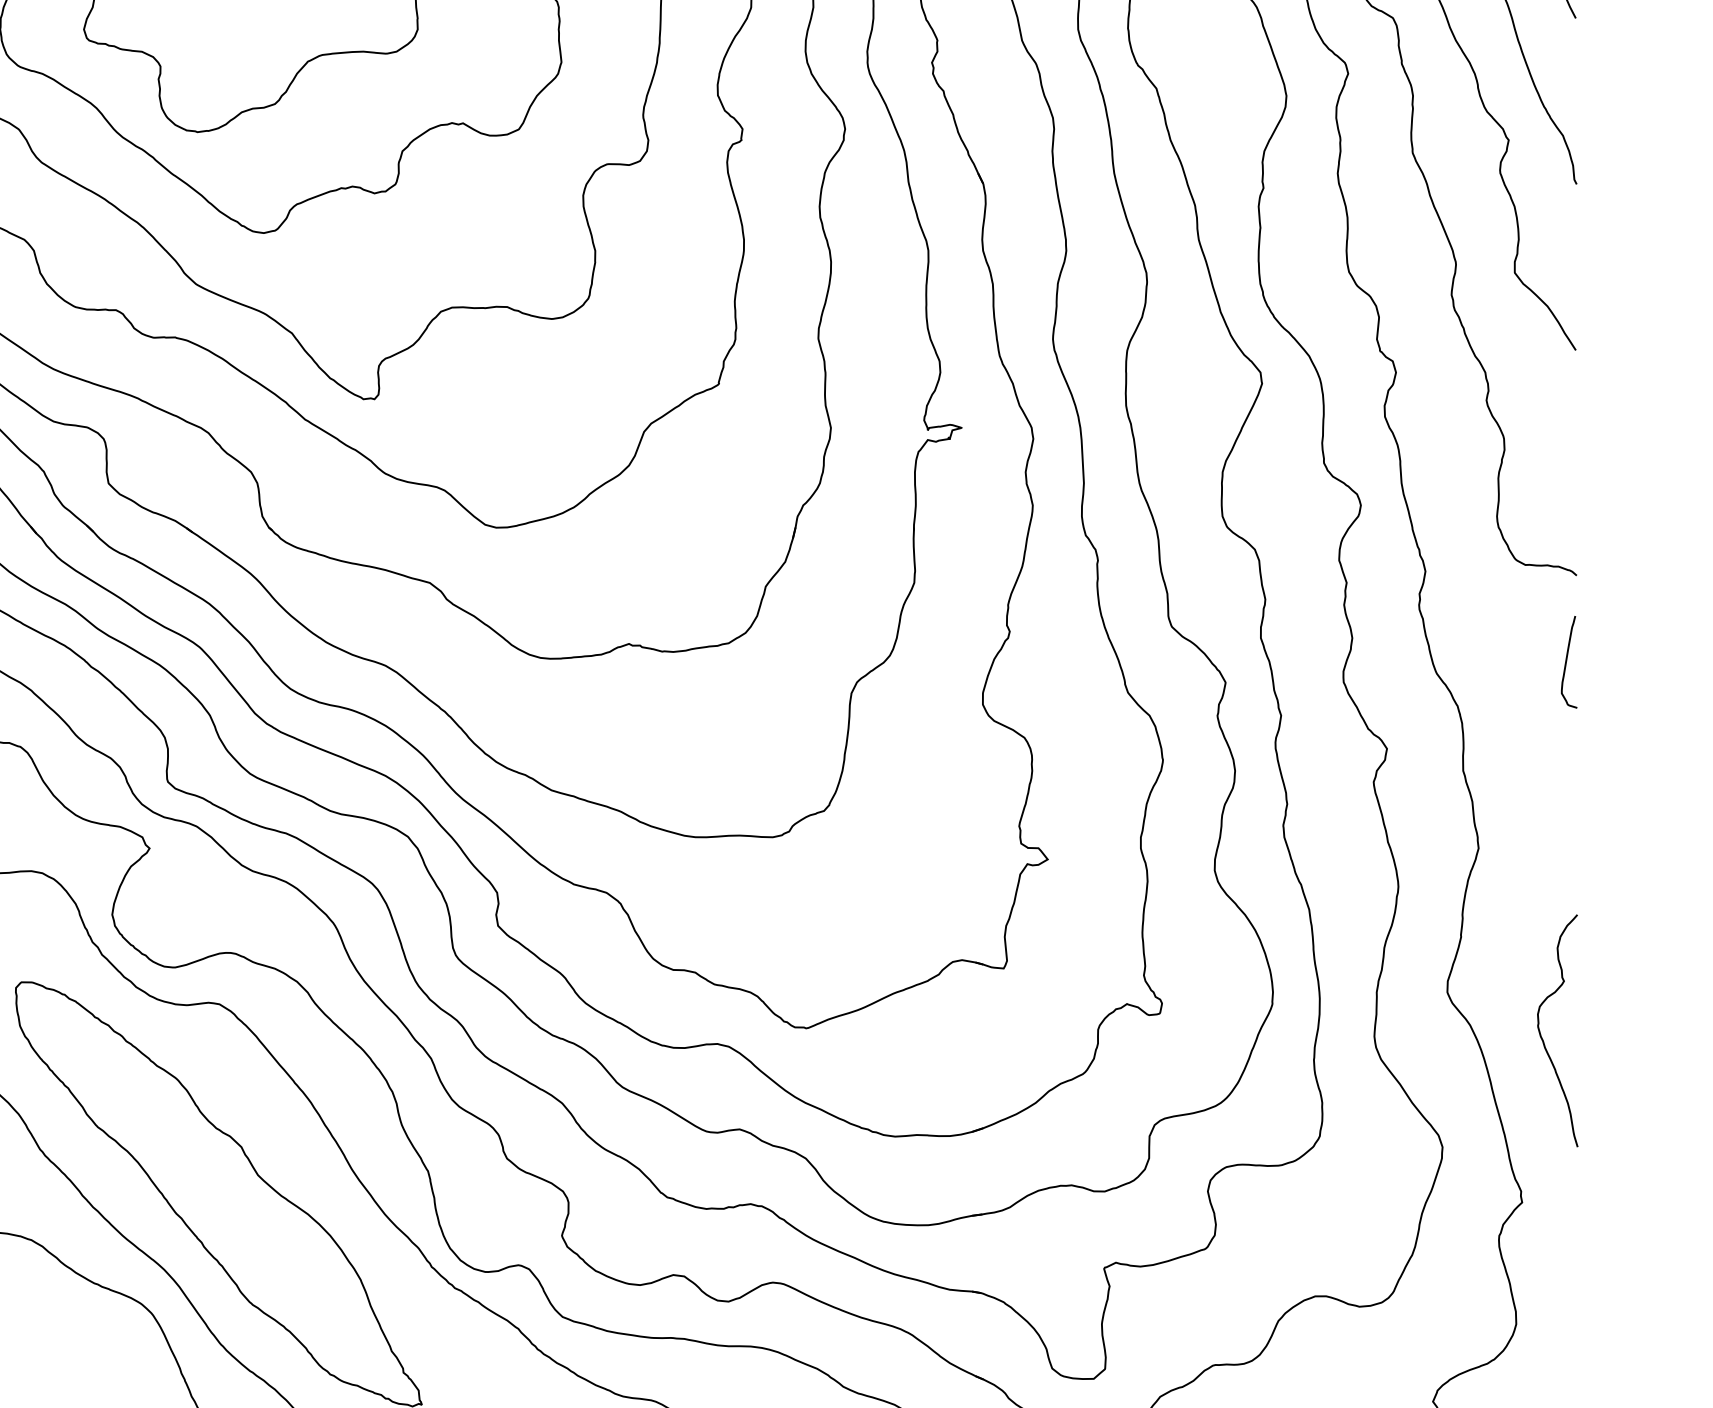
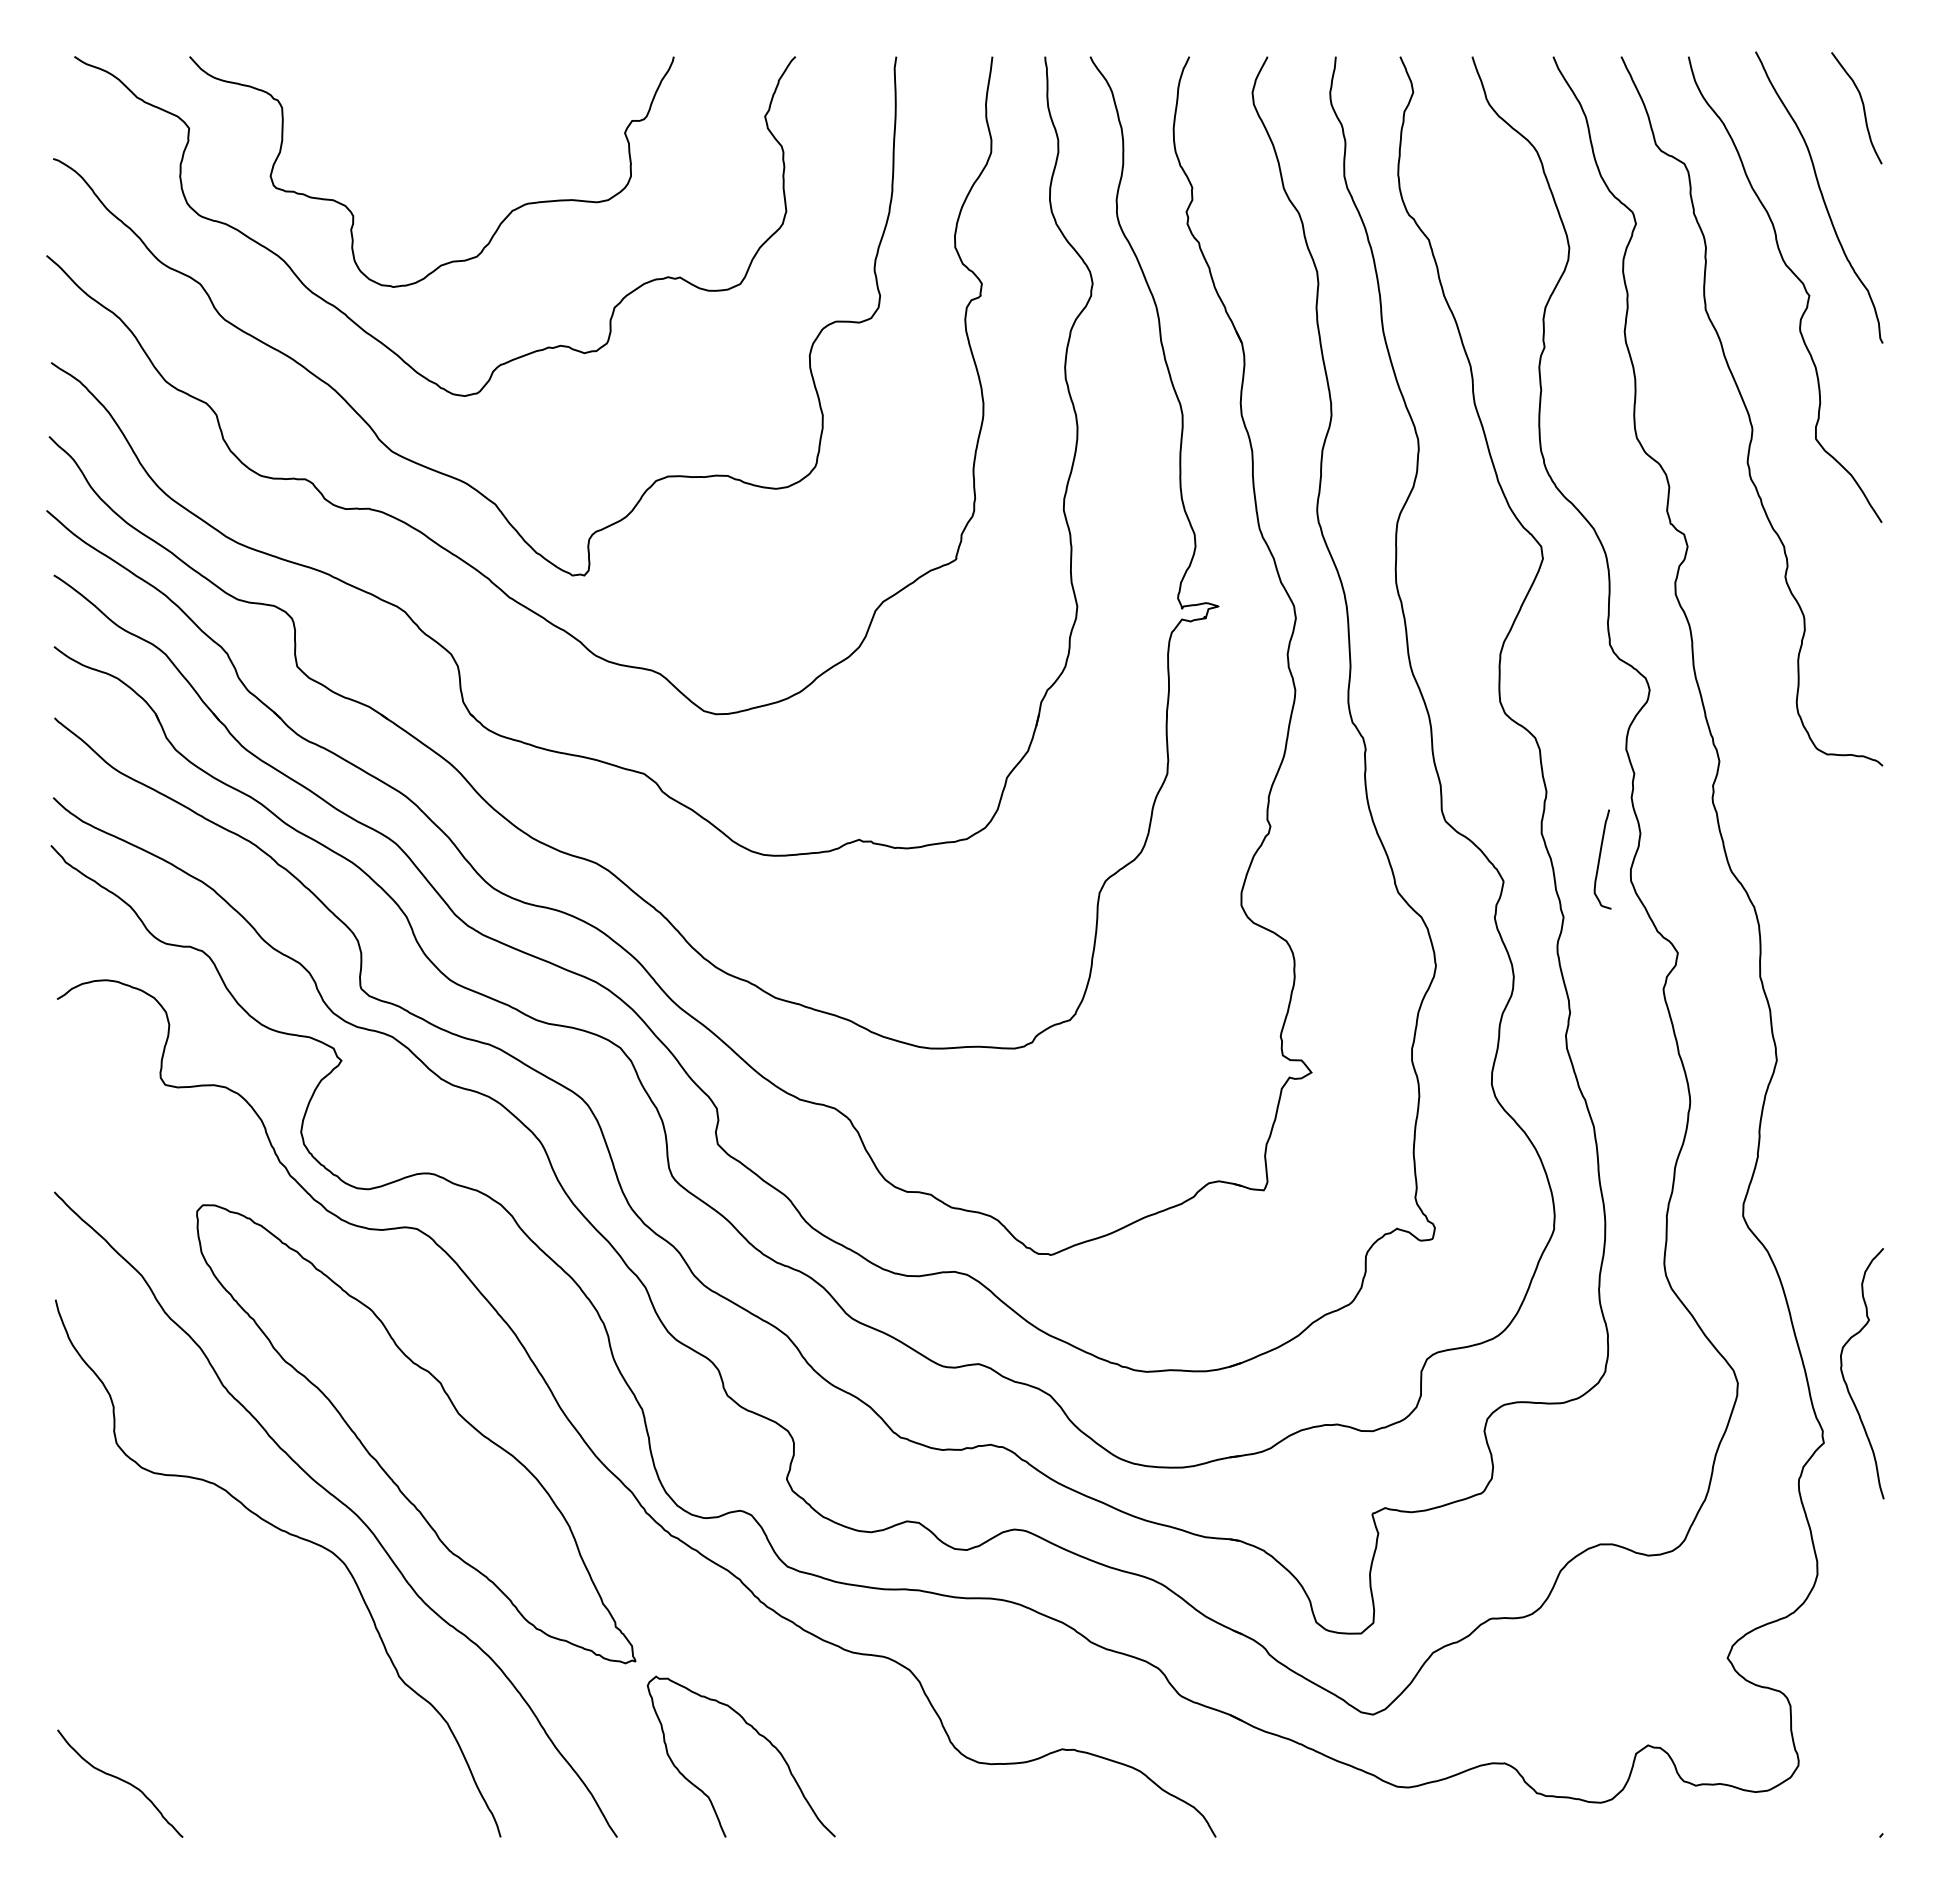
curve: (1567, 662) -> (1600, 859), moved
curve: (1543, 1039) -> (1846, 1382), moved

